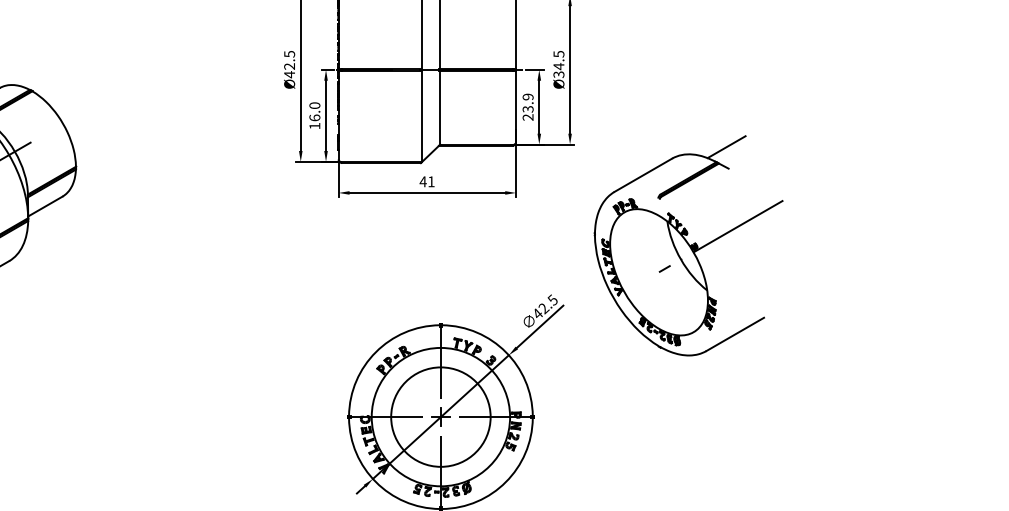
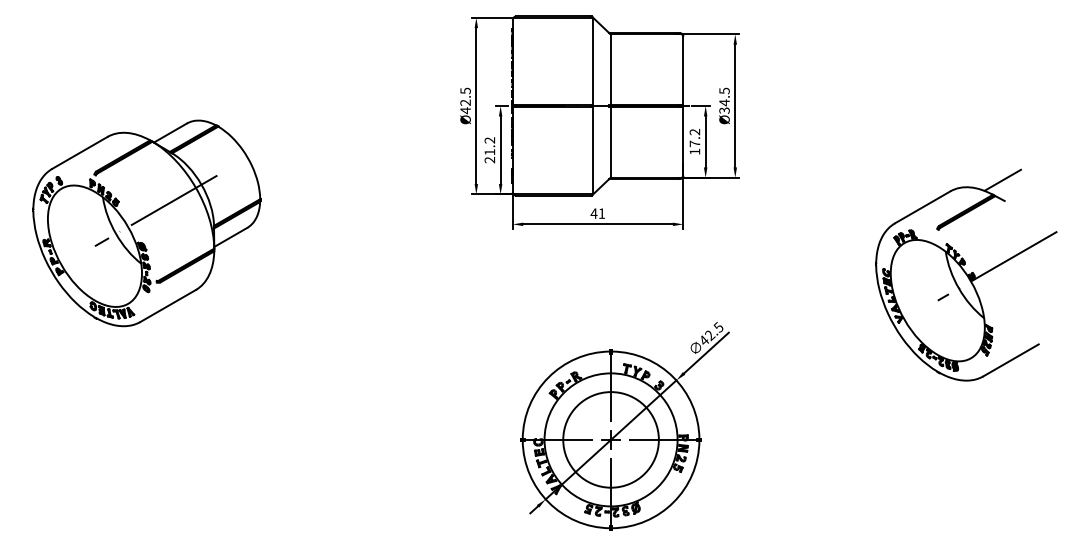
text: (527, 106) -> (694, 141), 23.9 -> 17.2
text: (314, 116) -> (489, 150), 16.0 -> 21.2
part: (688, 245) -> (966, 274), moved

